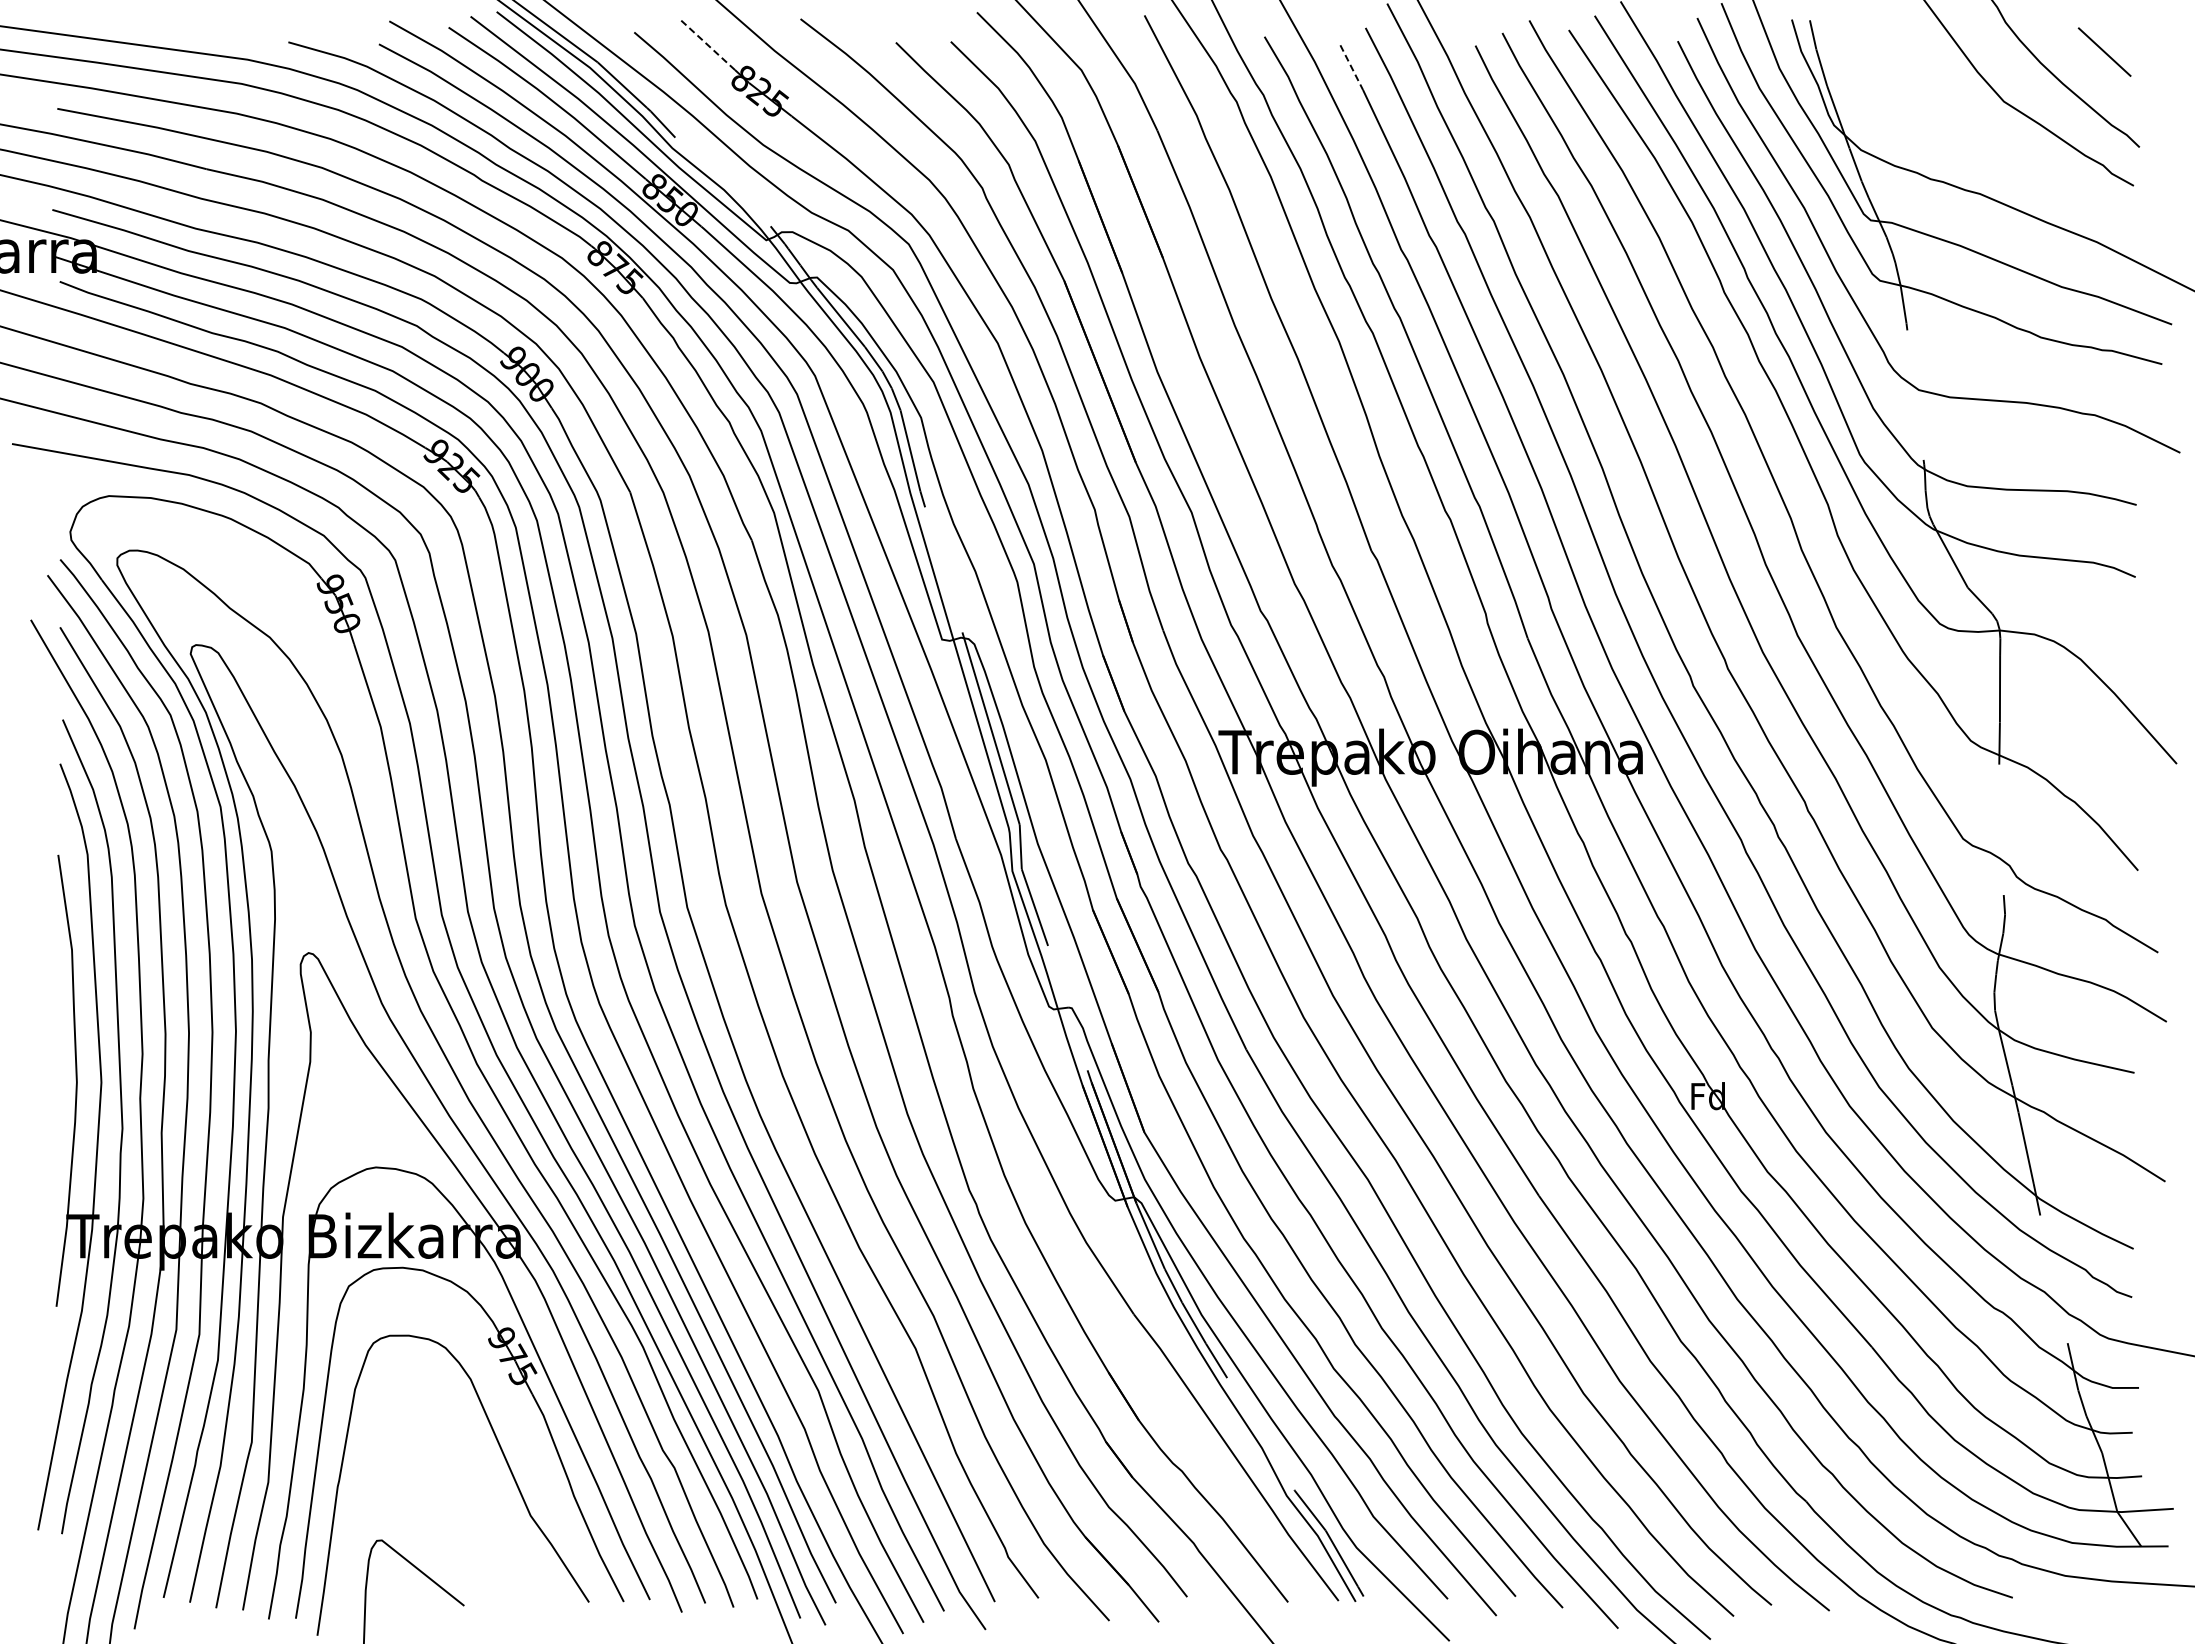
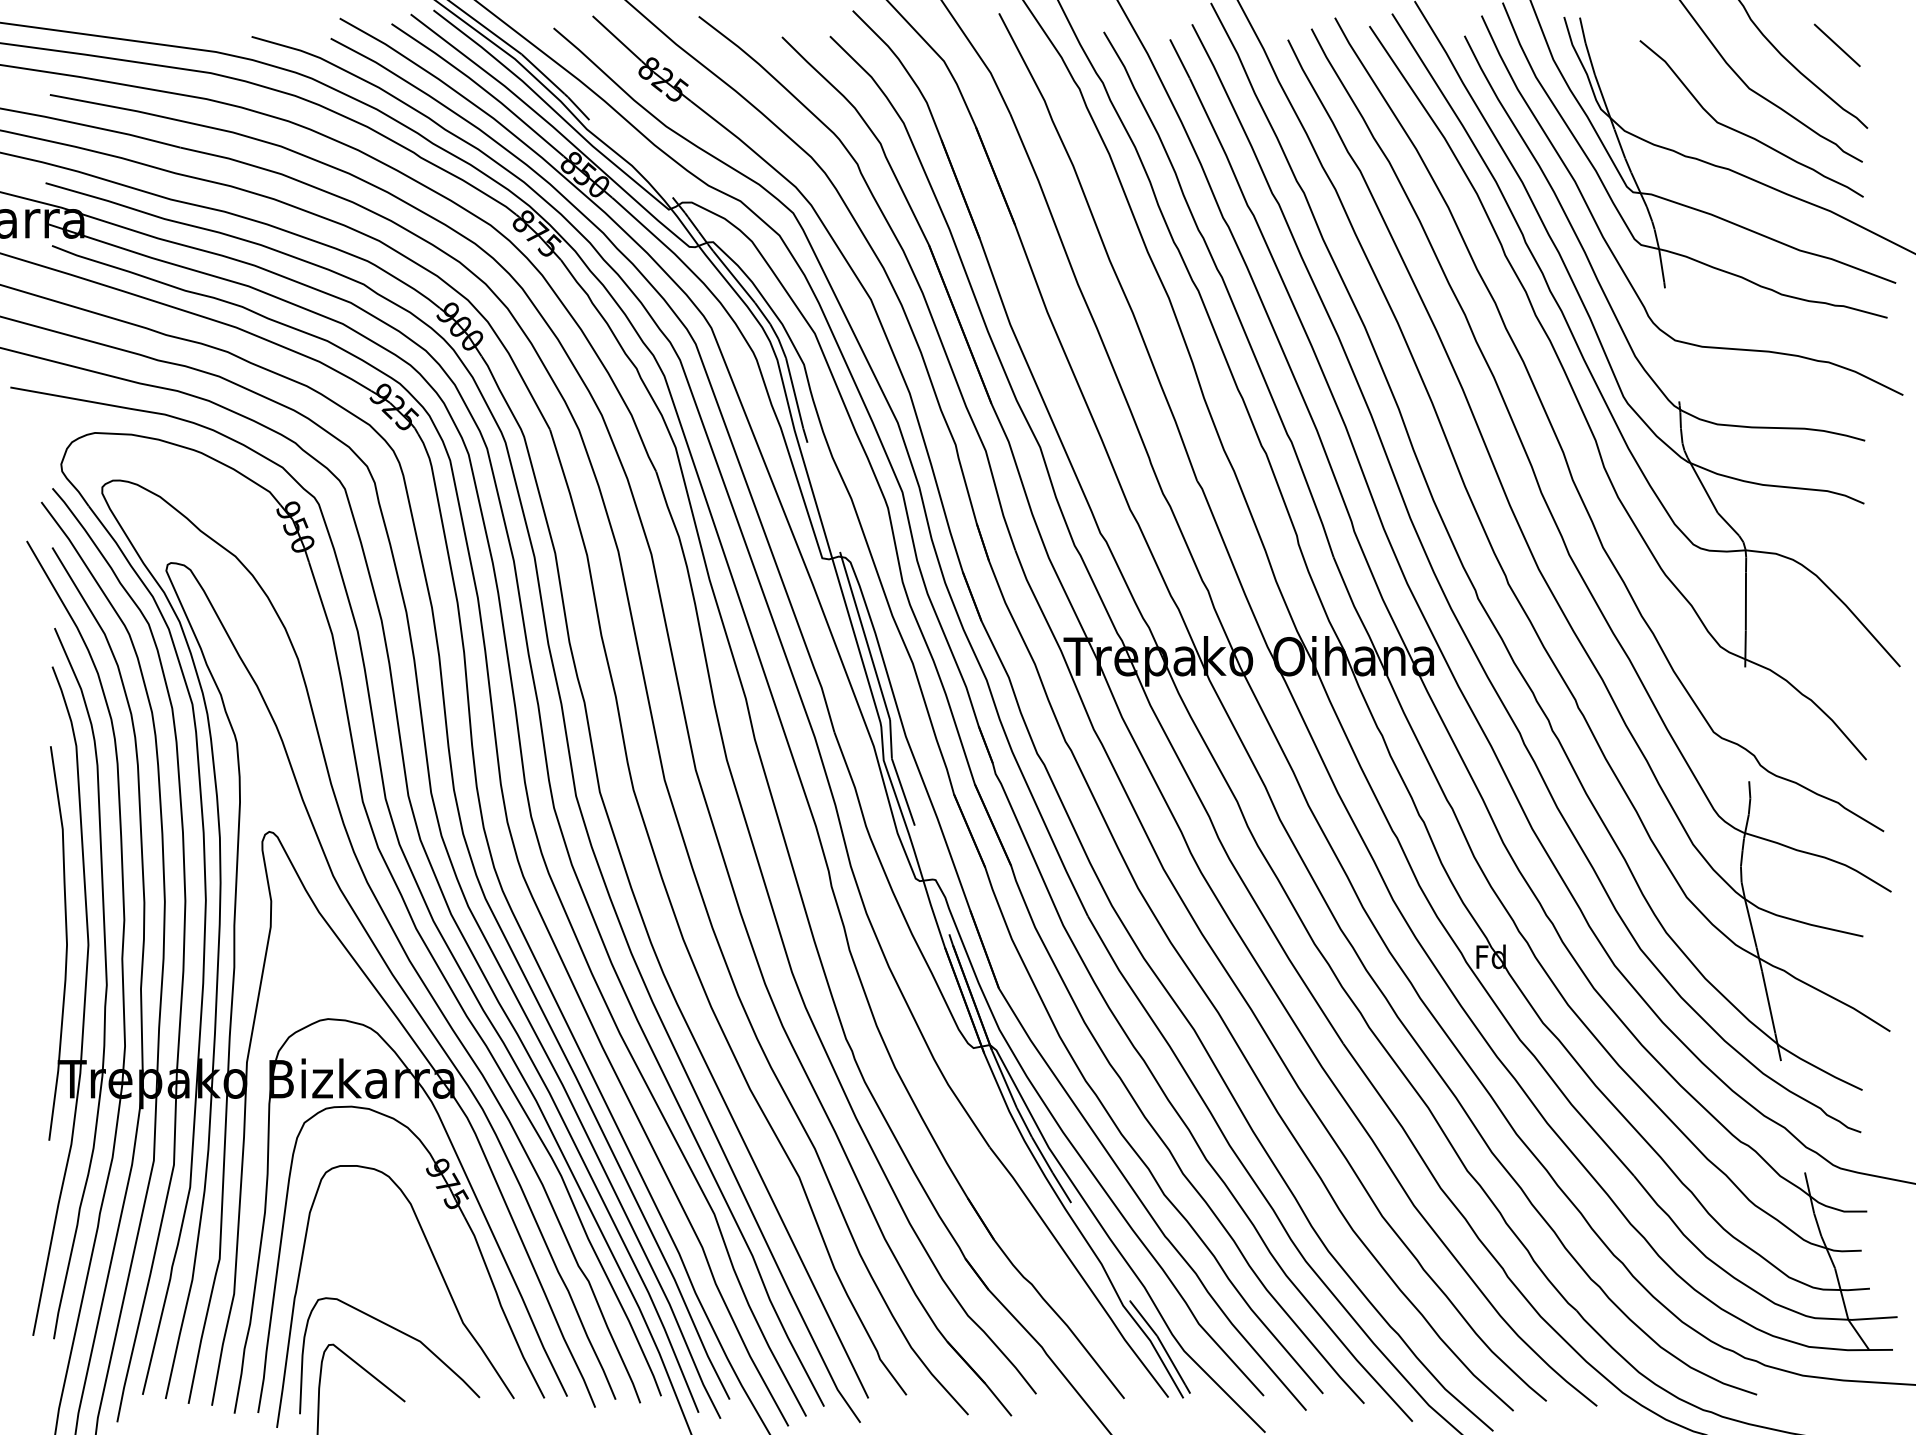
line: (706, 43) -> (616, 37), dashed -> solid
line: (1351, 68) -> (1179, 59), dashed -> solid
curve: (1997, 152) -> (1743, 133), added
curve: (458, 1526) -> (400, 1332), added

